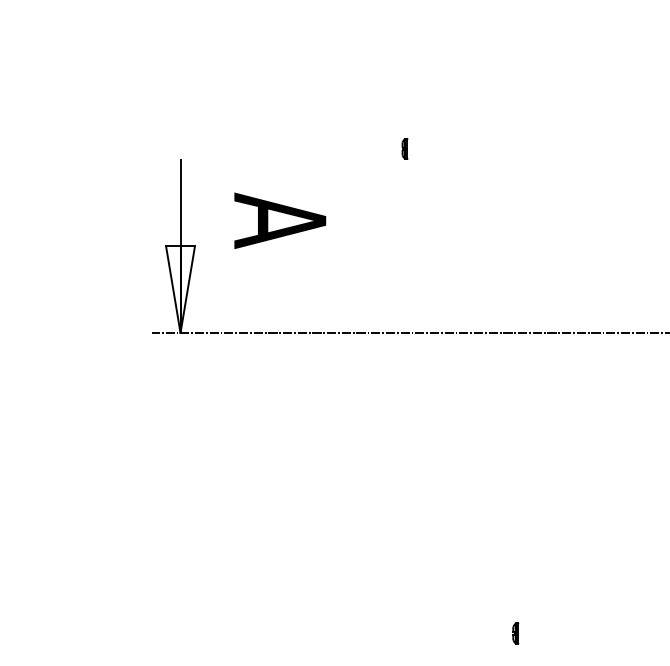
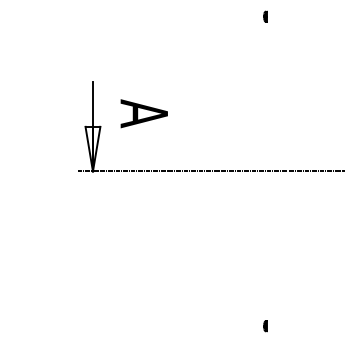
part: (404, 148) -> (265, 16), moved

